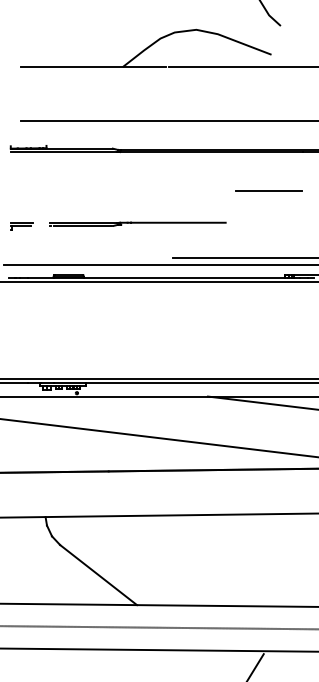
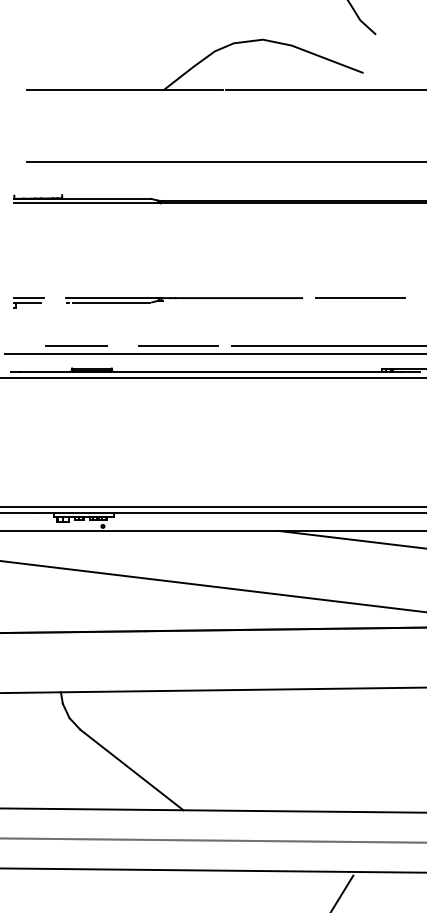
line: (268, 190) -> (359, 297), moved
line: (57, 258) -> (76, 345), added
line: (132, 258) -> (177, 345), added

